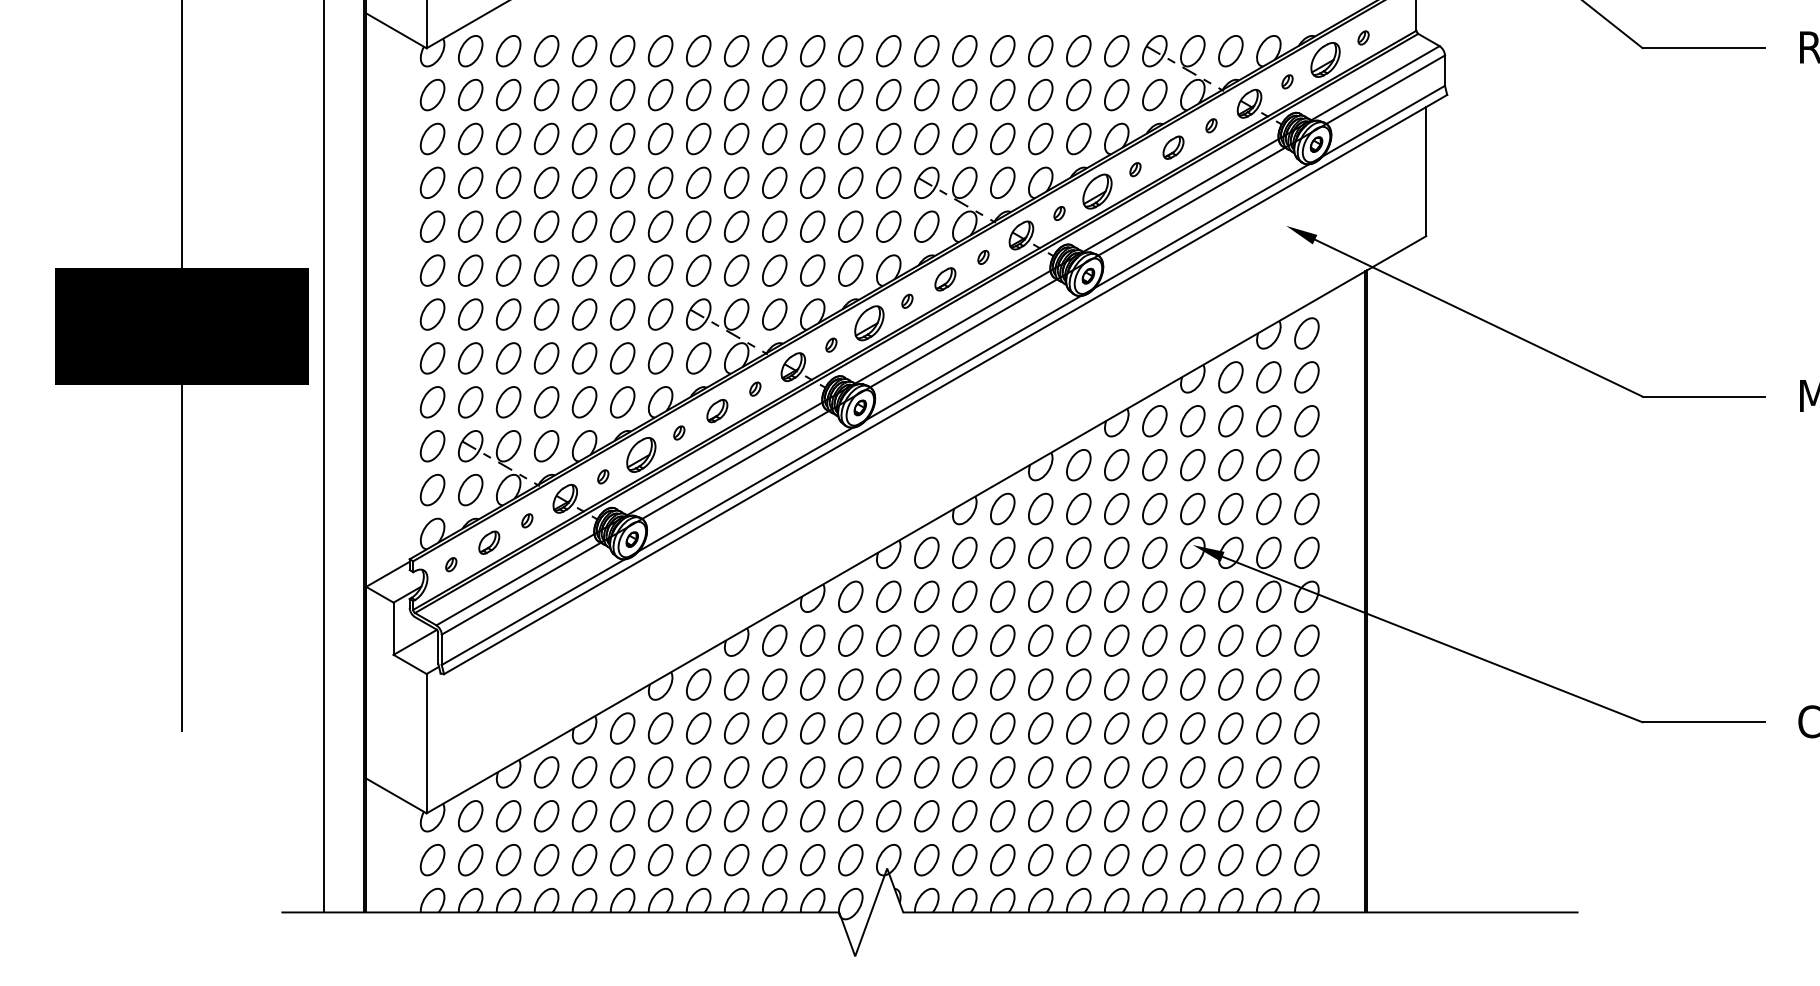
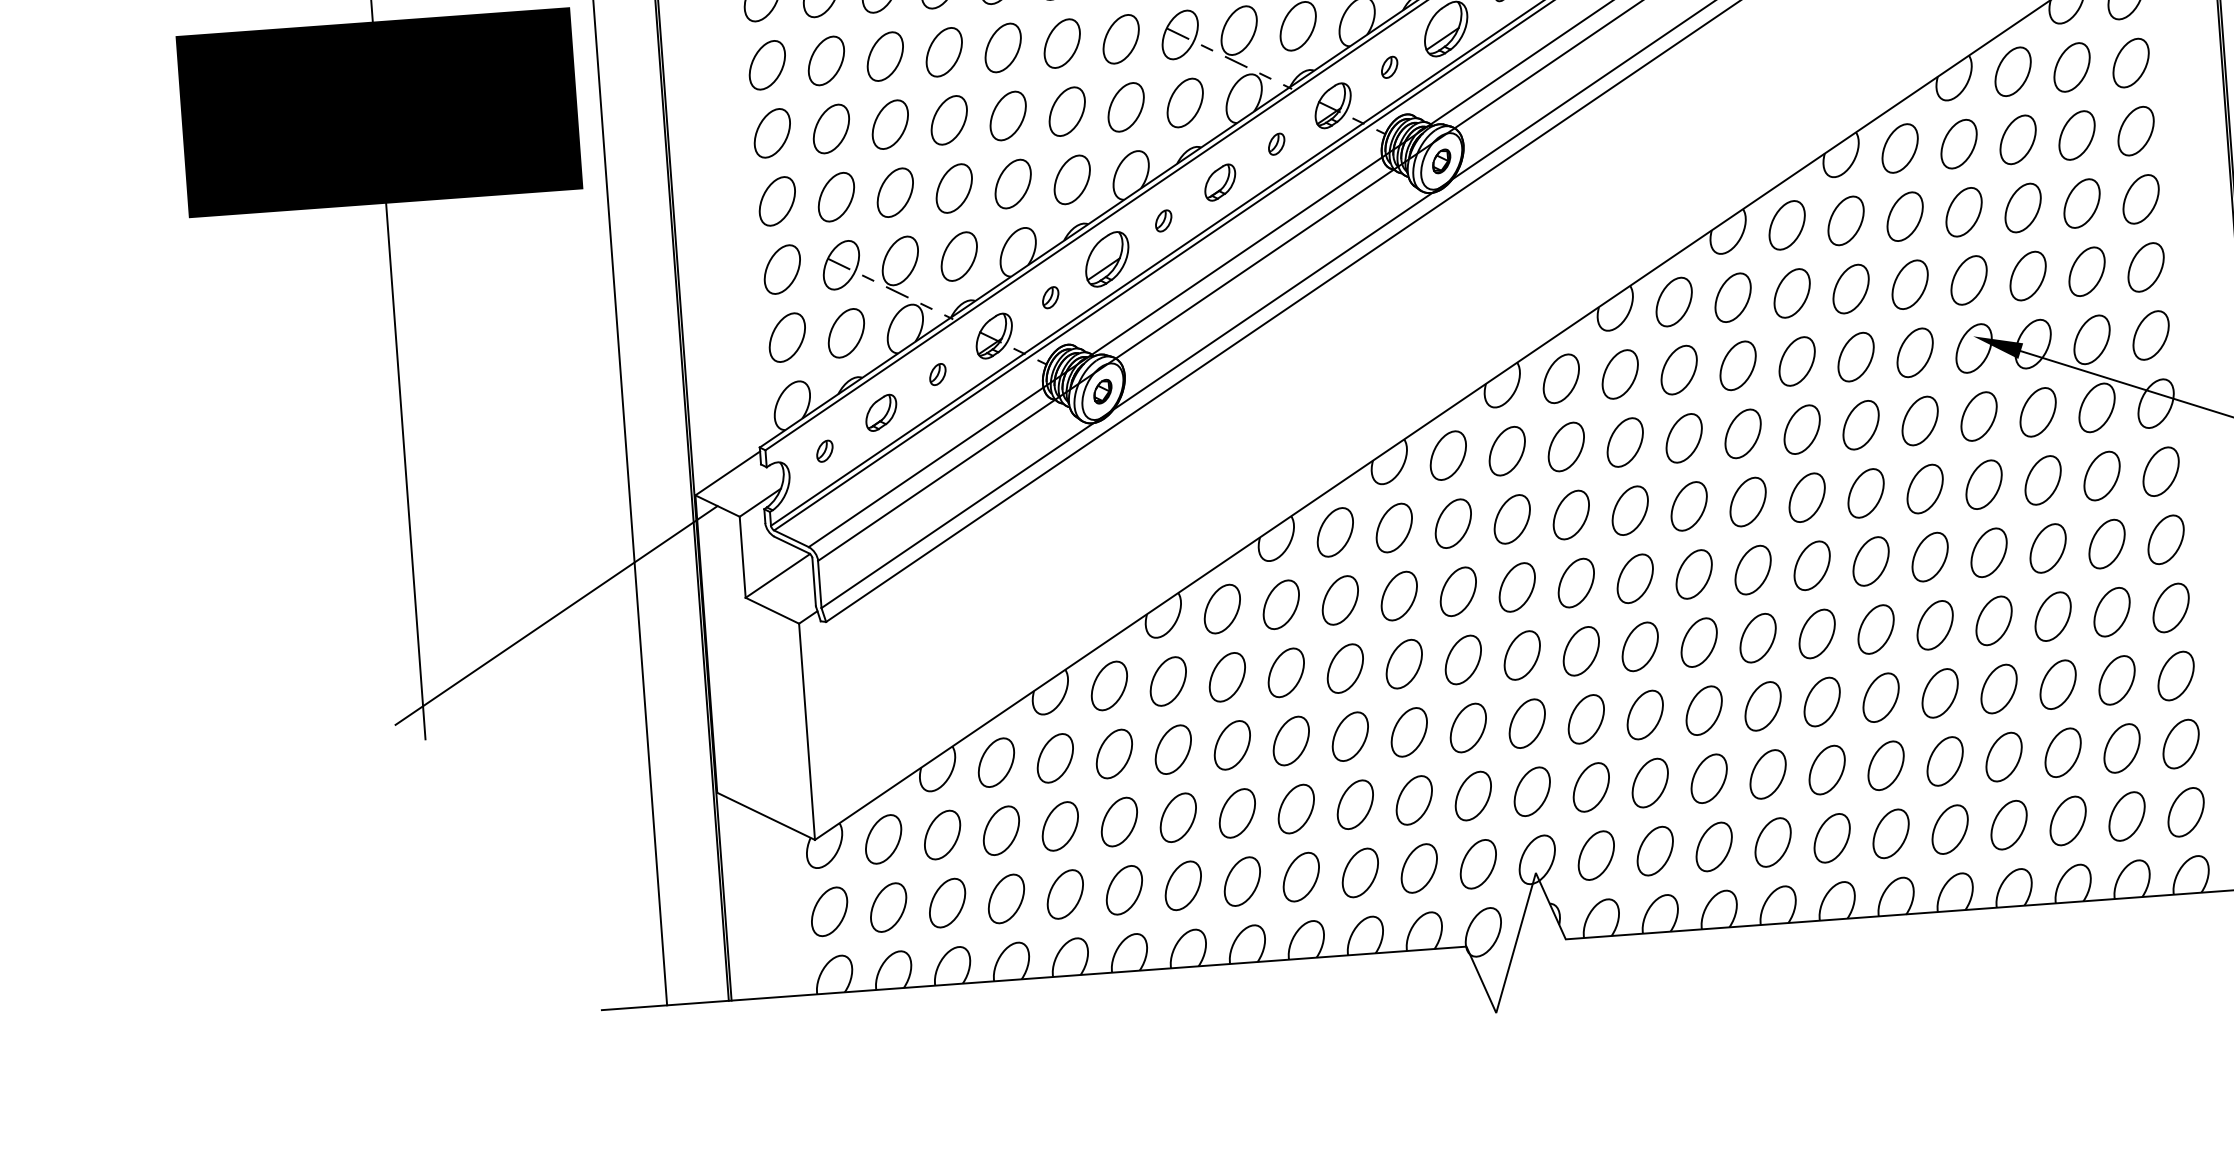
line: (271, 656) -> (556, 614), added

